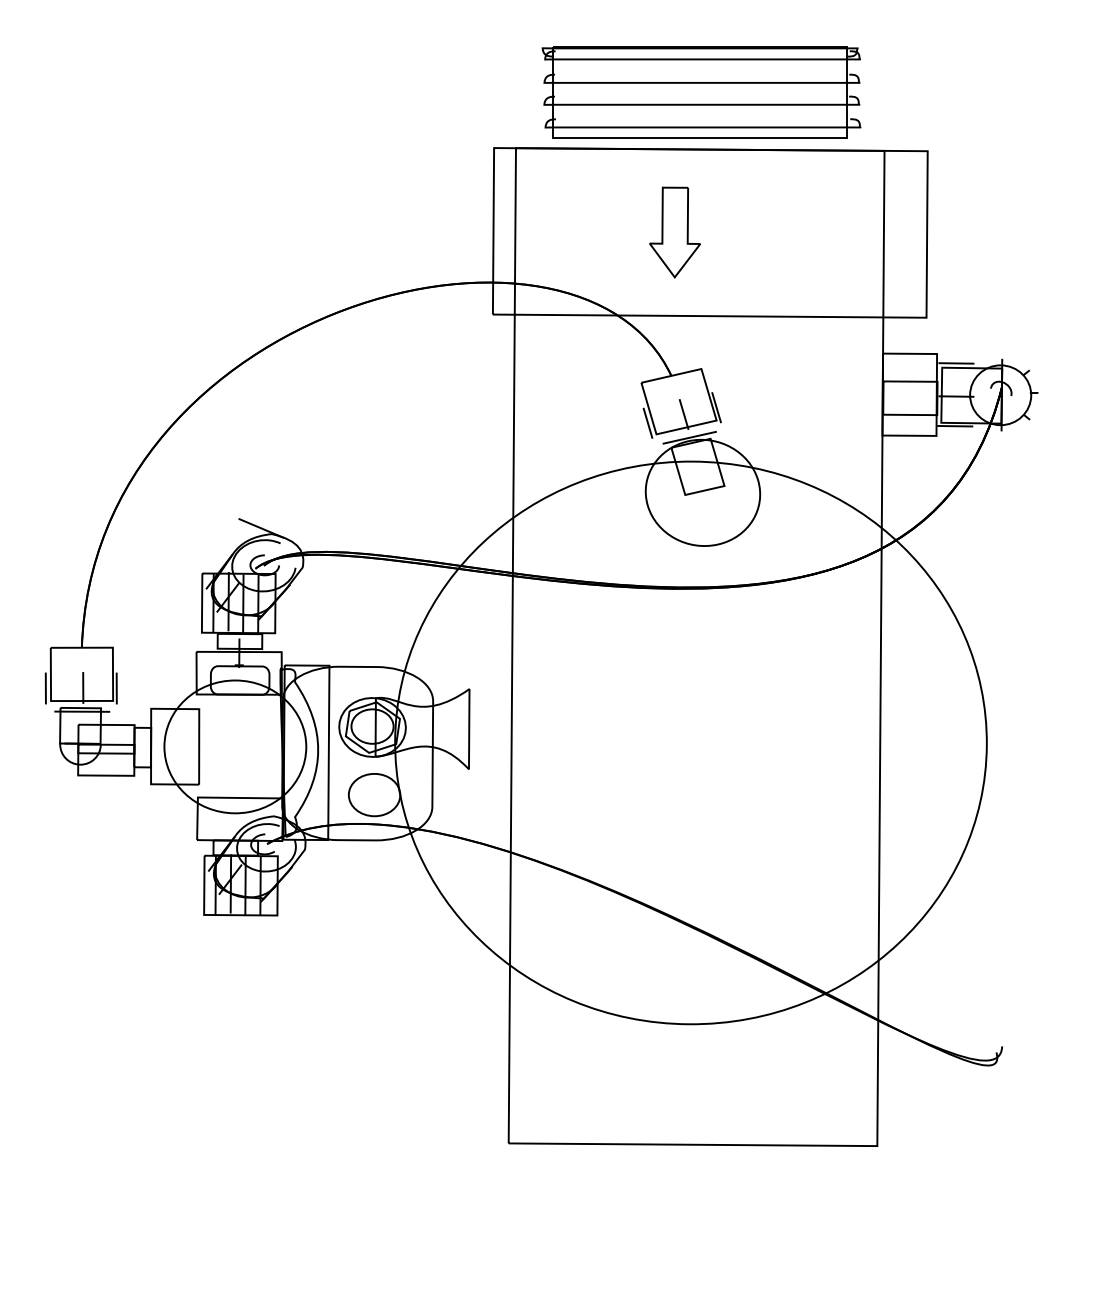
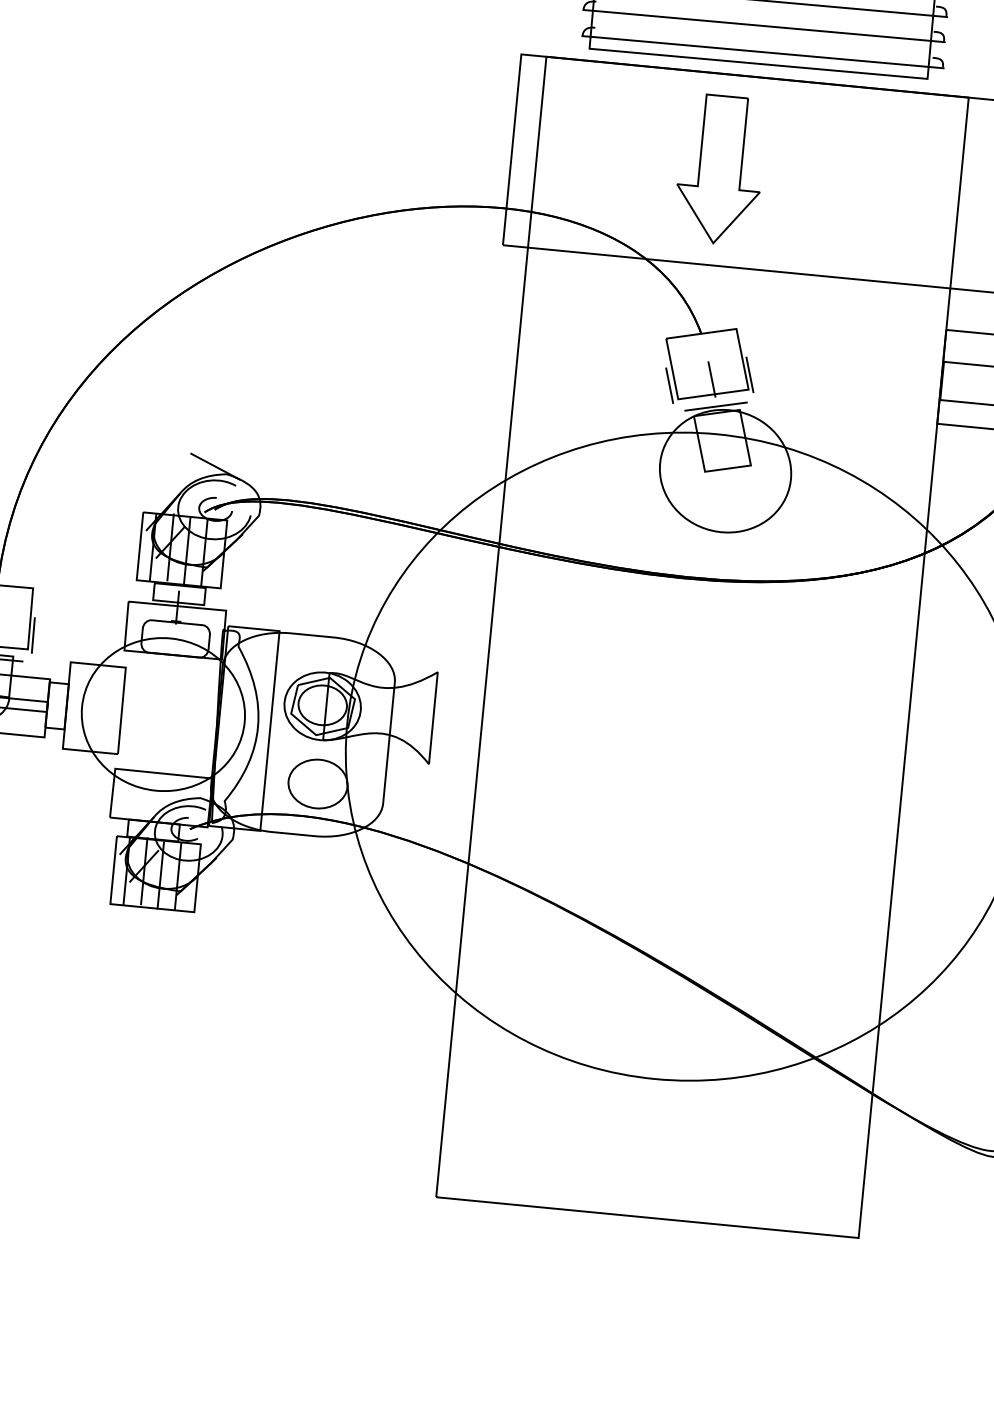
part: (674, 232) -> (719, 169), size x1.43

